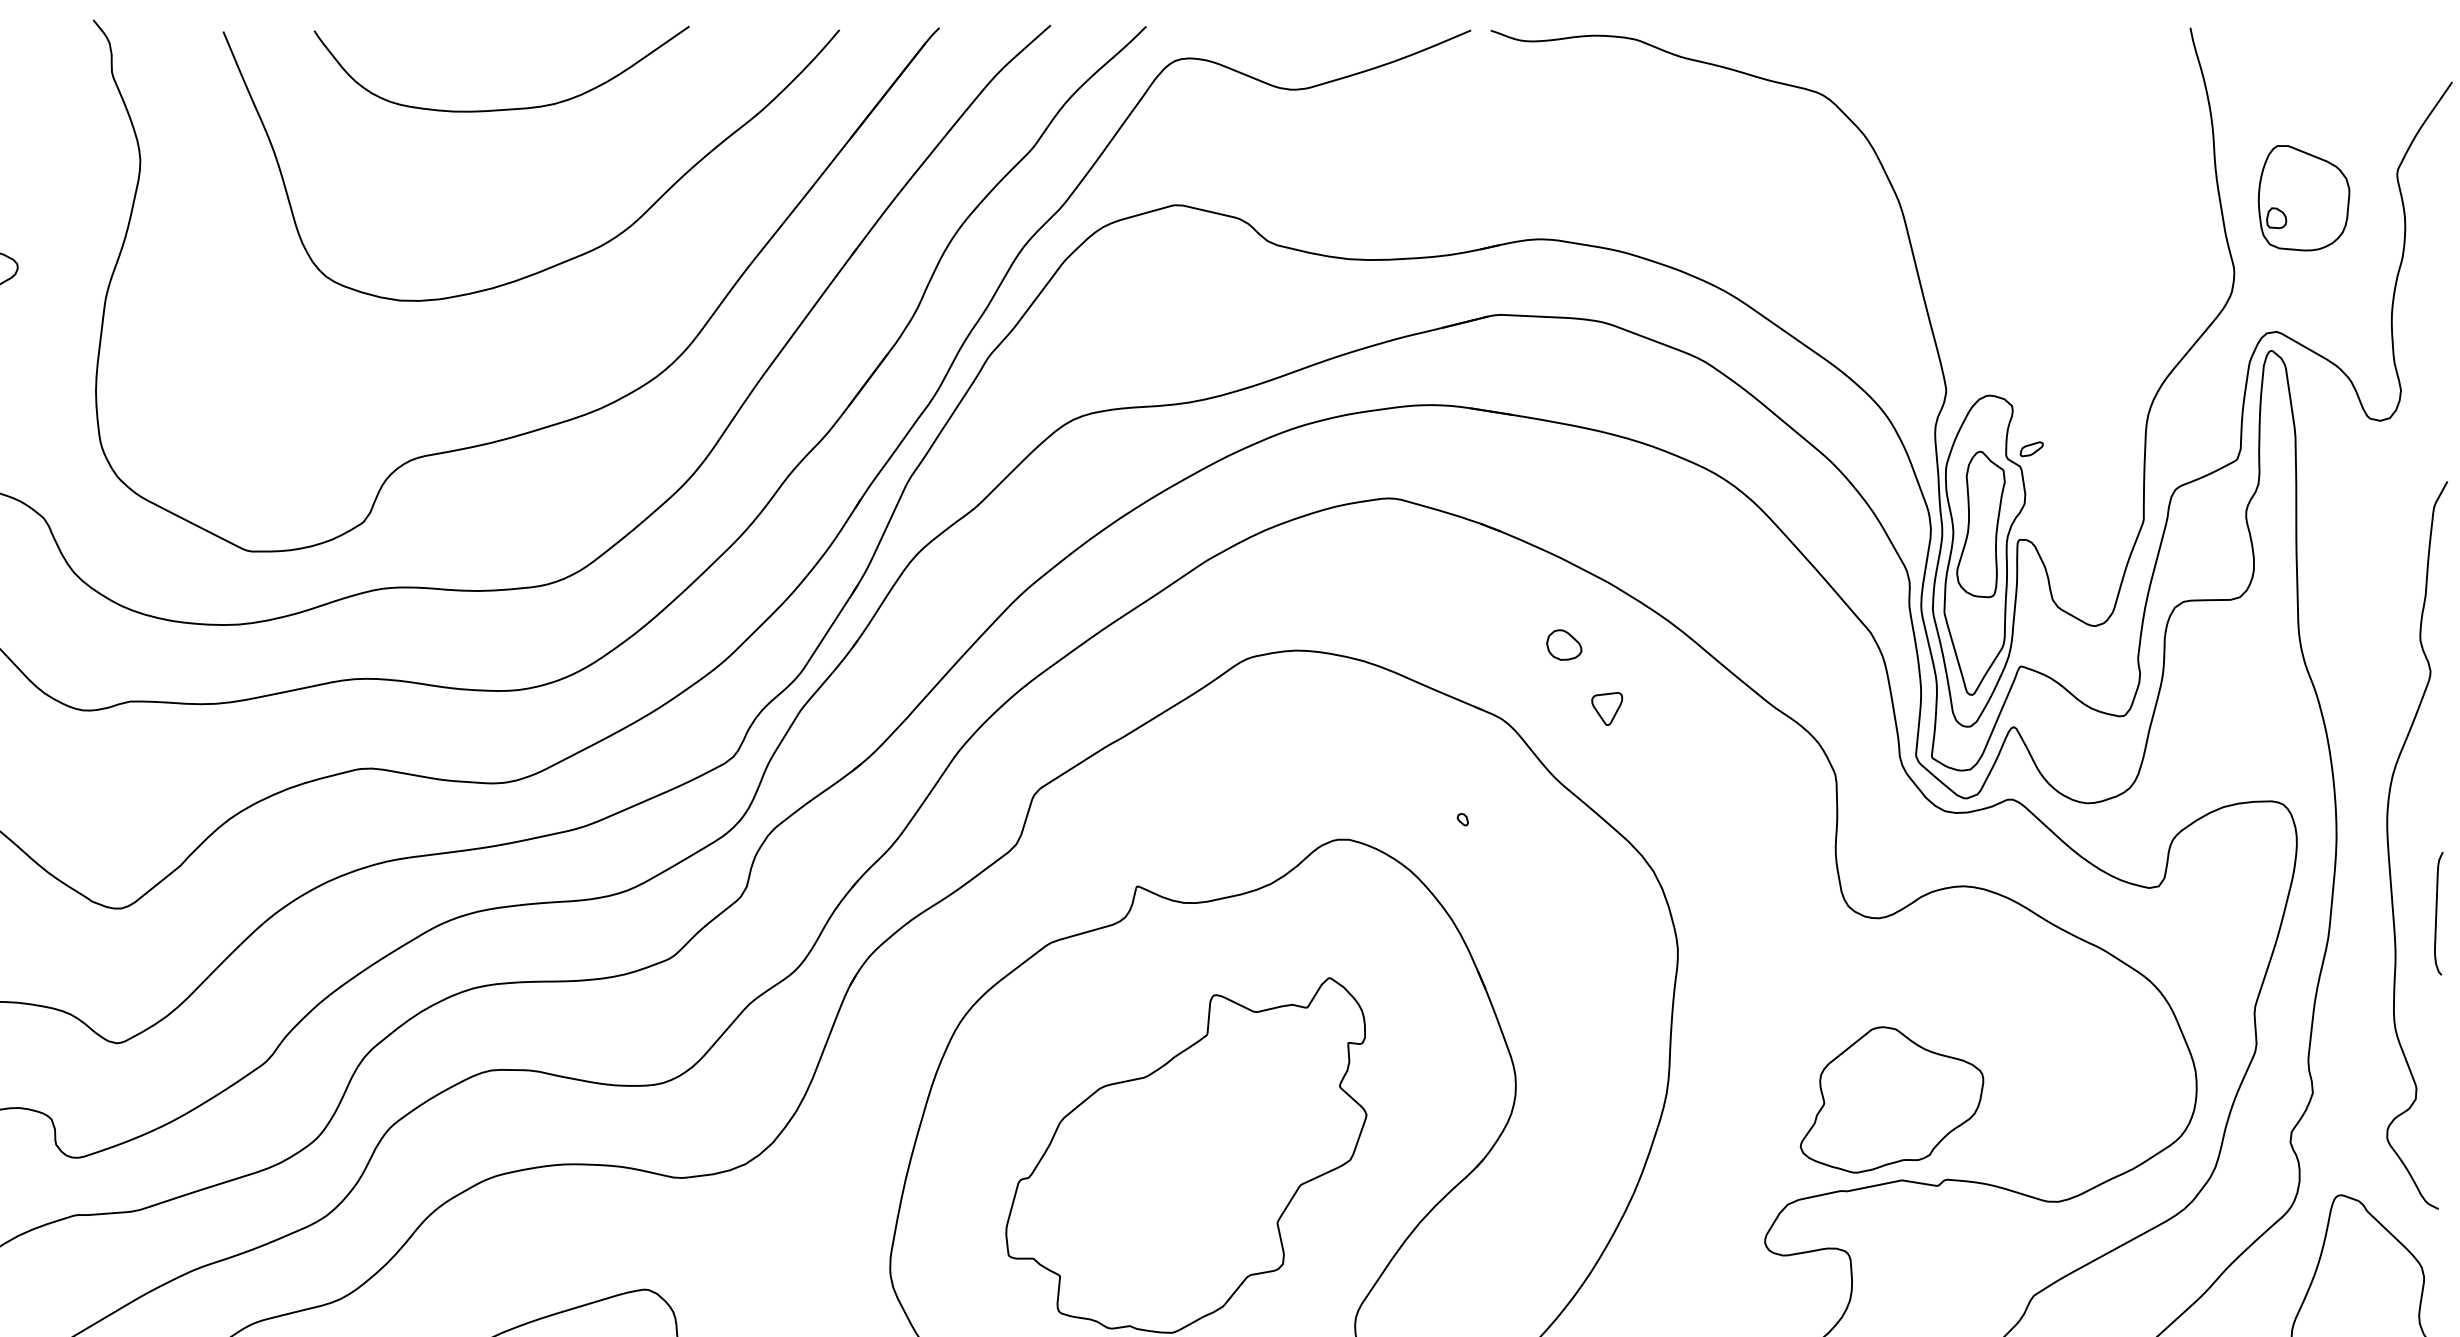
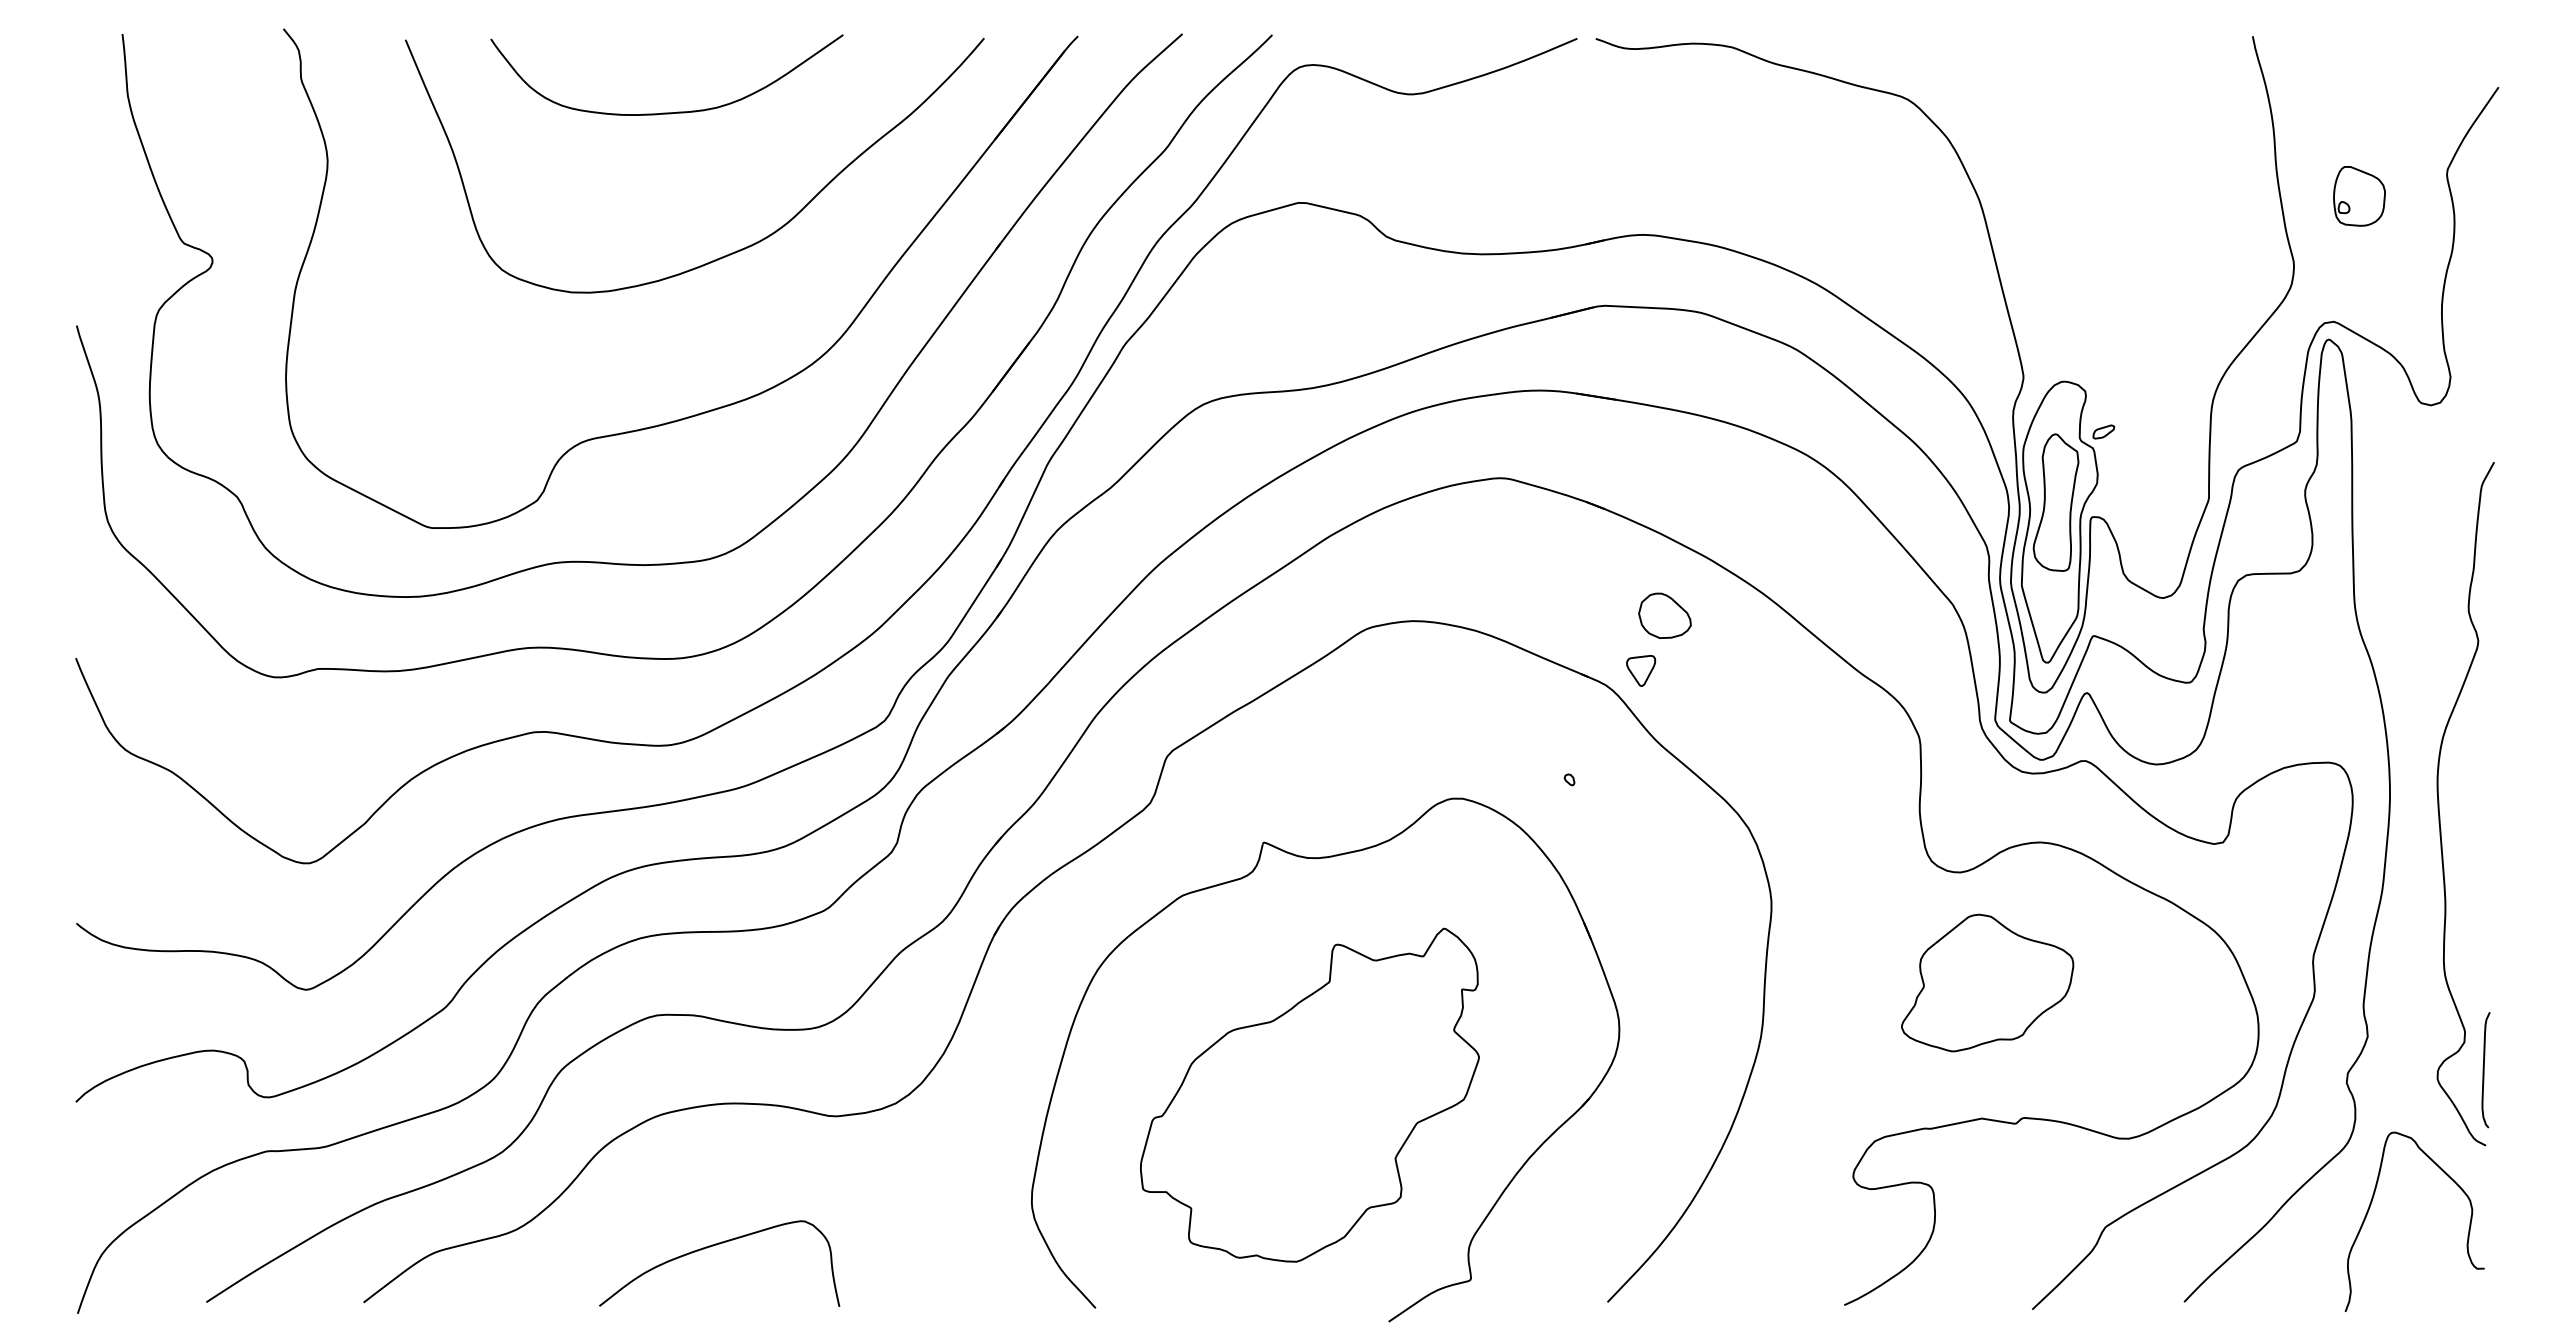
part: (2304, 198) -> (2359, 196), size x0.6
part: (1563, 644) -> (1664, 615), size x1.6
part: (1607, 708) -> (1641, 670), moved
curve: (2437, 914) -> (2484, 1070), moved
part: (1891, 1099) -> (1987, 982), moved

